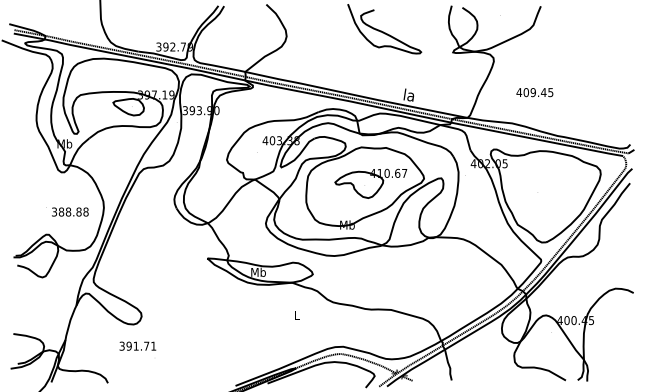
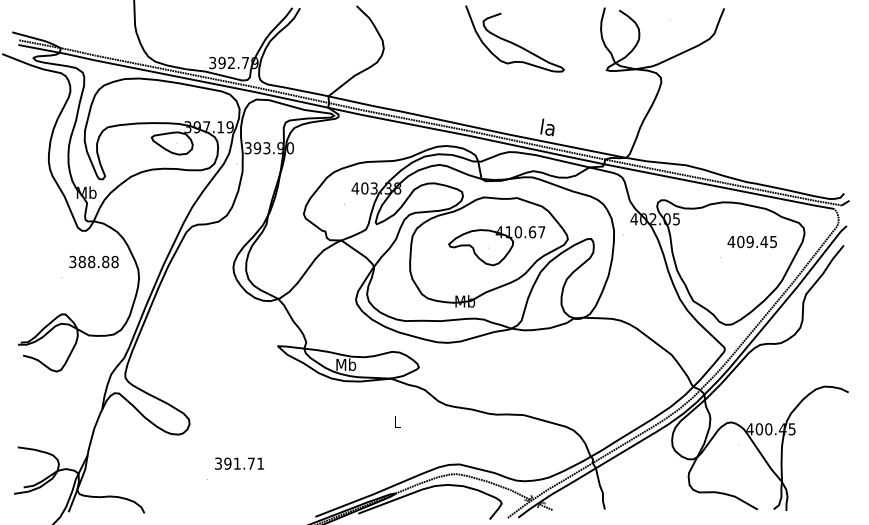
text: (534, 92) -> (751, 241), moved
text: (69, 211) -> (93, 261), moved
text: (137, 346) -> (239, 463), moved

